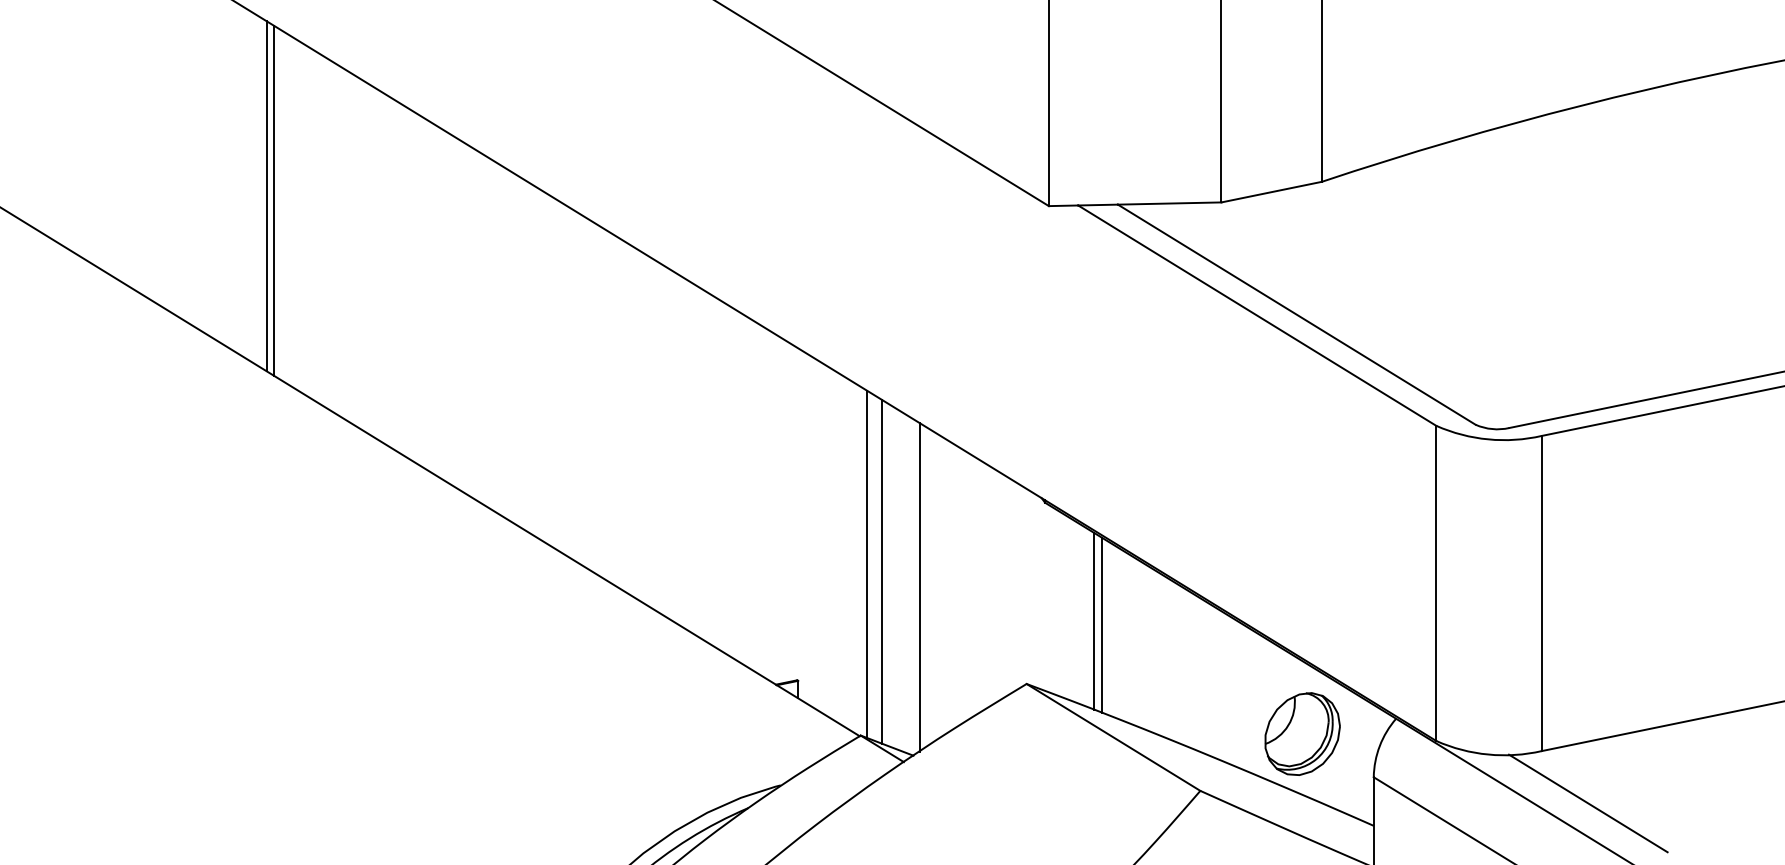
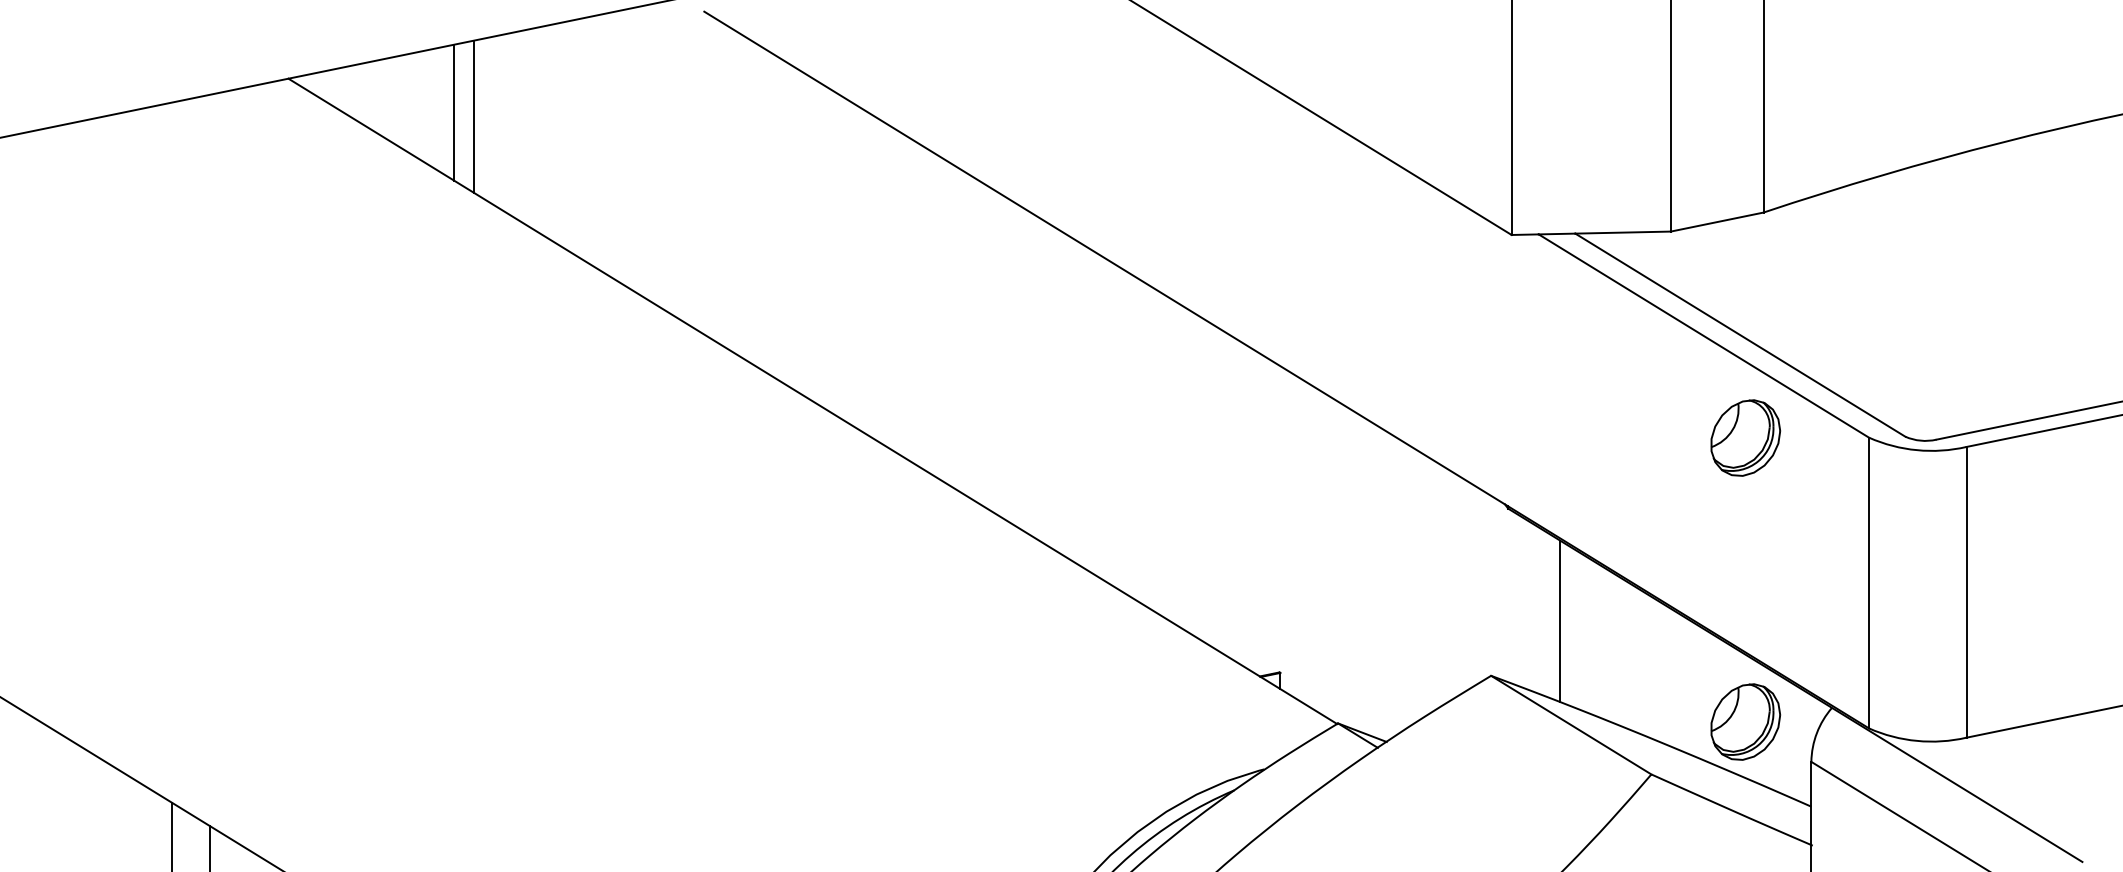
line: (266, 195) -> (789, 225), removed
line: (273, 200) -> (796, 229), removed
part: (1302, 425) -> (1745, 437), added
line: (867, 564) -> (1344, 565), removed
line: (881, 571) -> (1357, 572), removed
line: (919, 587) -> (1392, 586), removed
line: (1094, 620) -> (1553, 617), removed
line: (1588, 803) -> (2009, 786), removed

